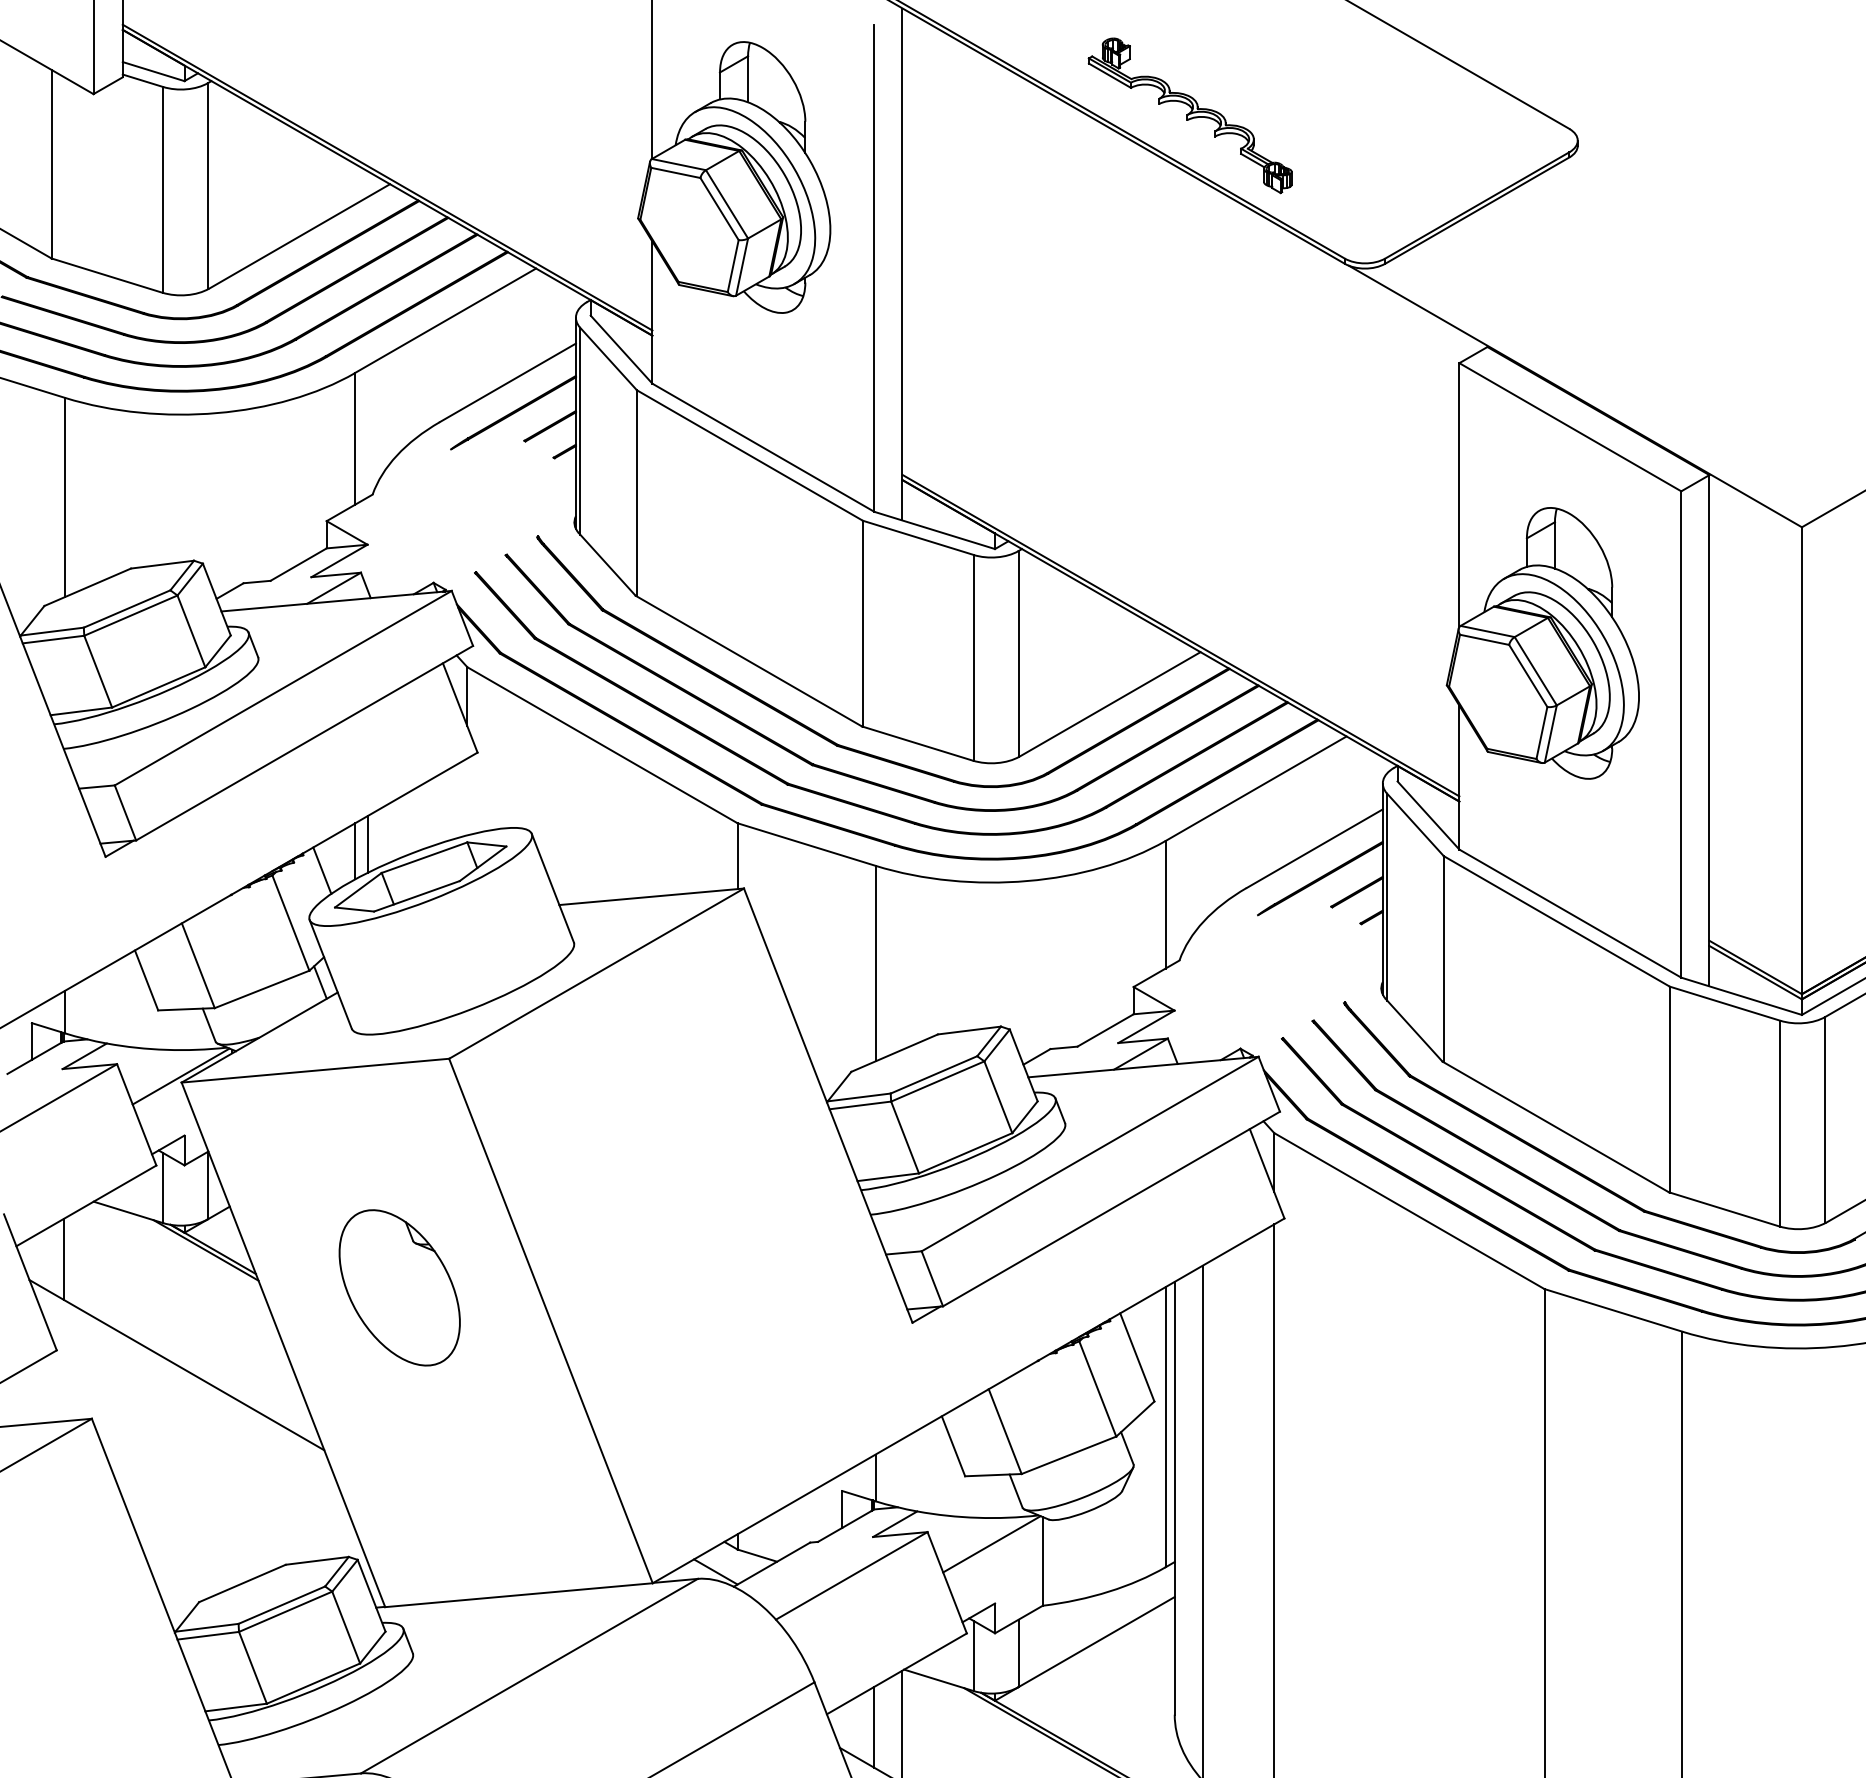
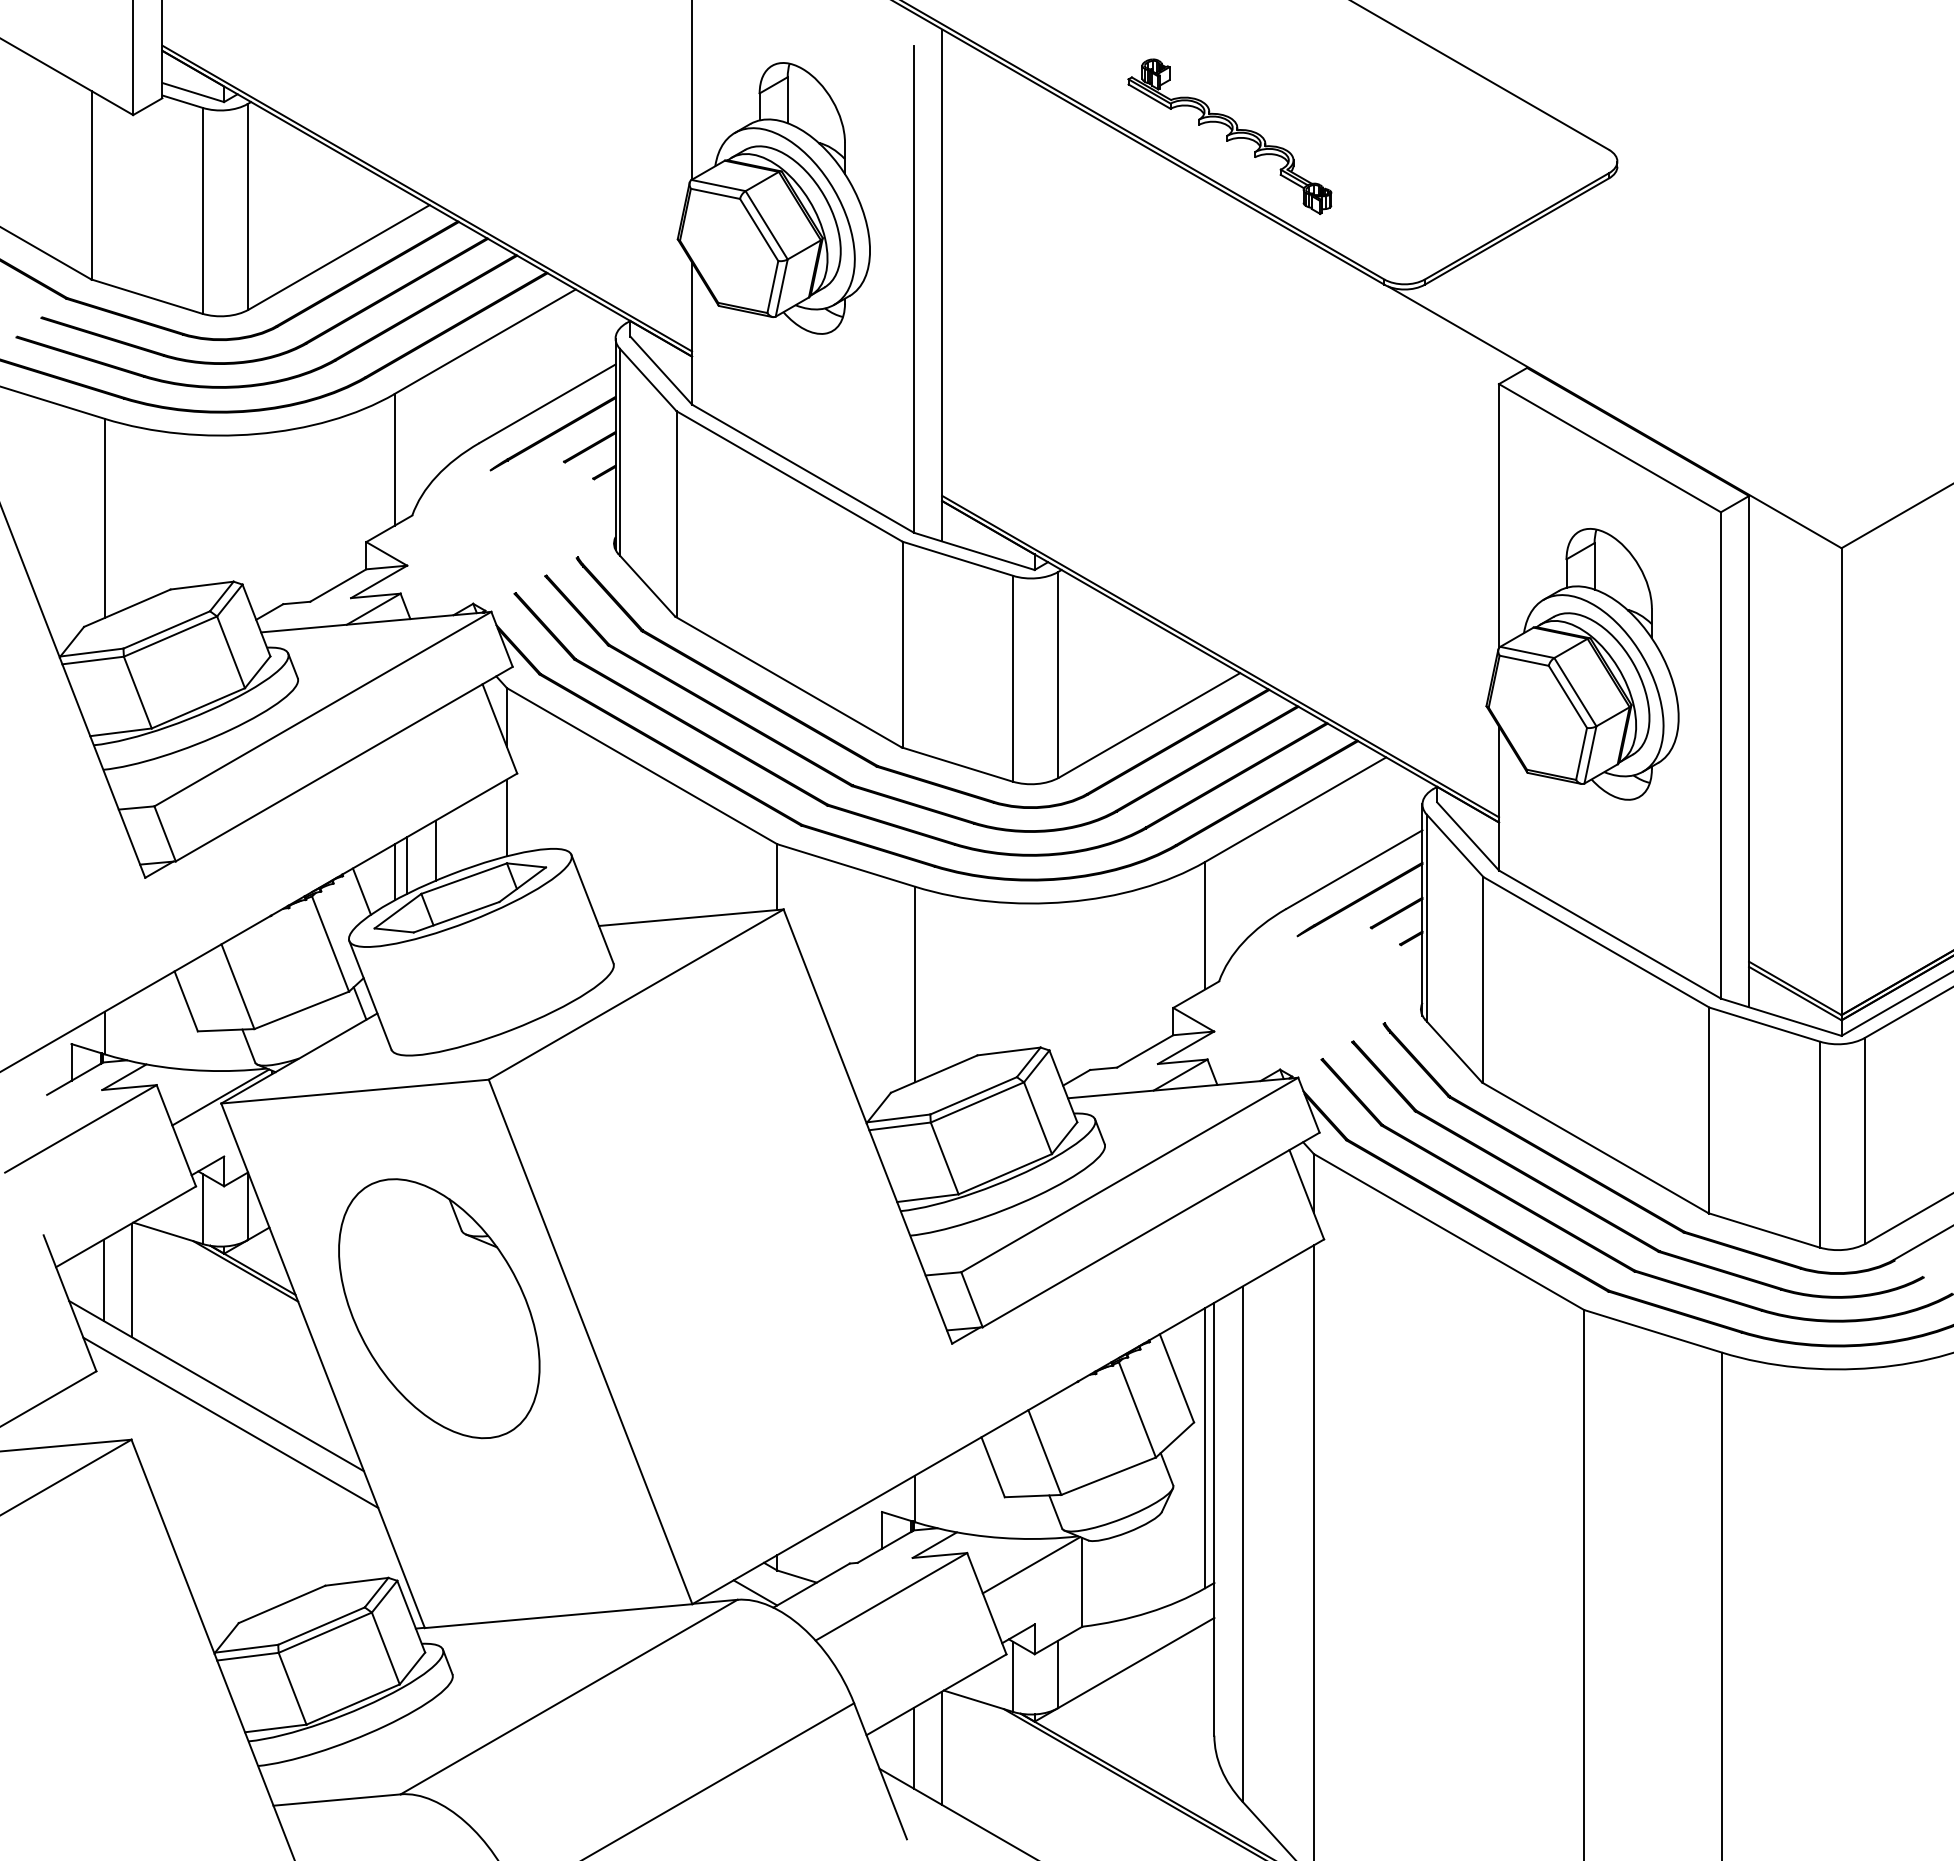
line: (467, 796) -> (507, 817), added
line: (395, 829) -> (435, 850), added
line: (91, 1259) -> (131, 1280), added
part: (399, 1287) -> (439, 1308), size x1.67
line: (190, 1401) -> (230, 1422), added

